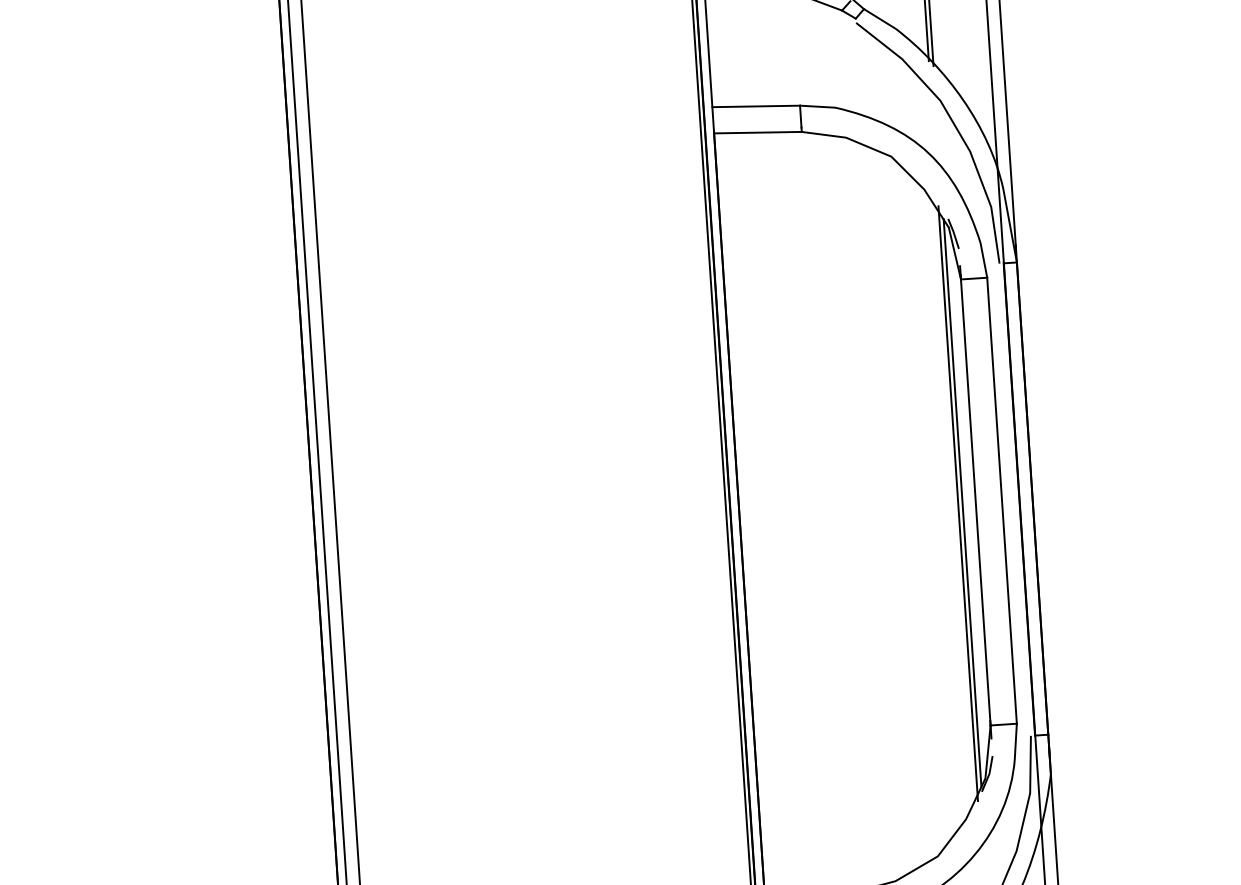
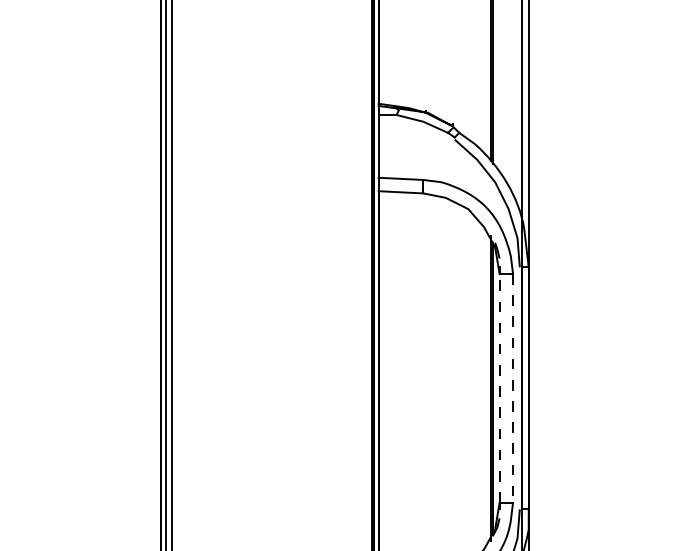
line: (975, 500) -> (499, 387), solid -> dashed
line: (1002, 500) -> (513, 388), solid -> dashed

